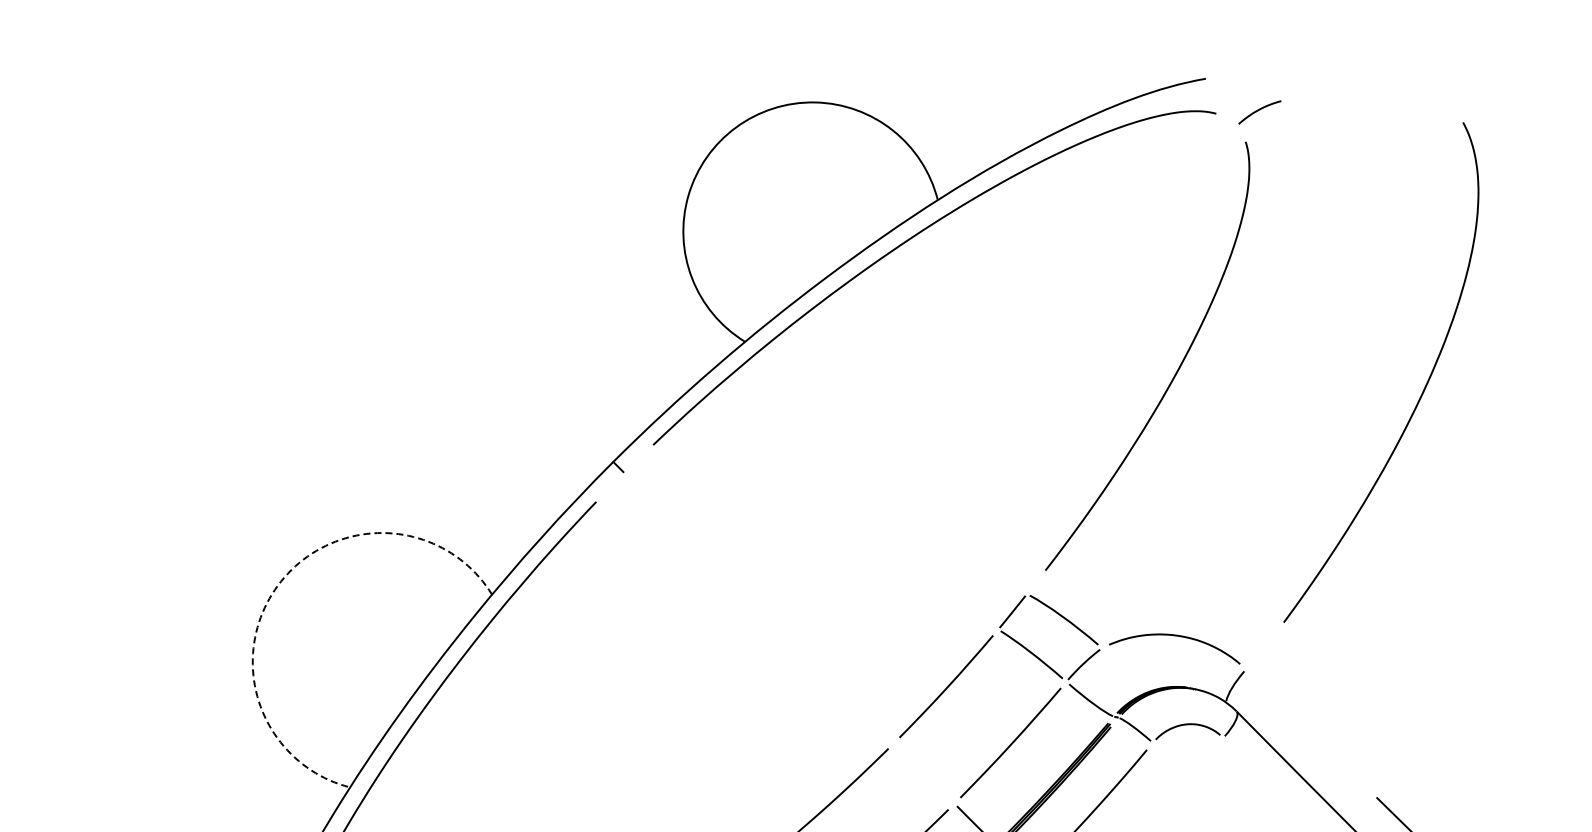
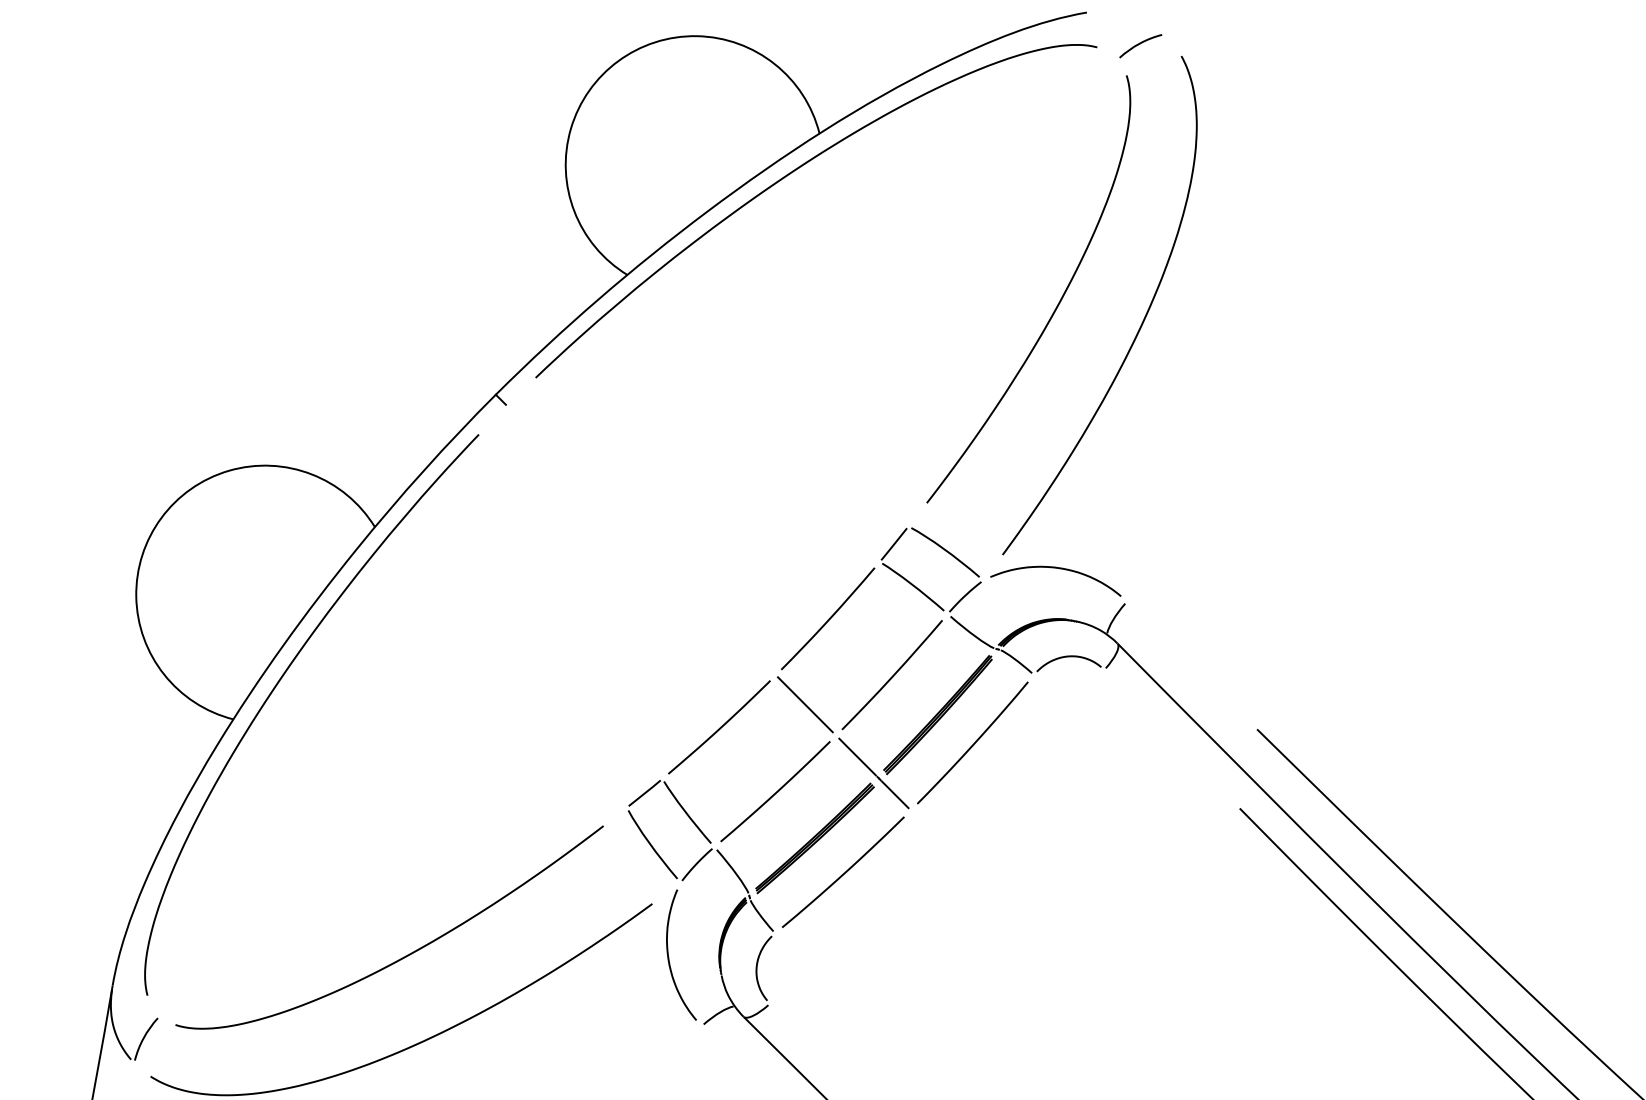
curve: (1424, 387) -> (1142, 320), moved
arc: (278, 586) -> (161, 518), dashed -> solid
line: (922, 772) -> (804, 704), added

